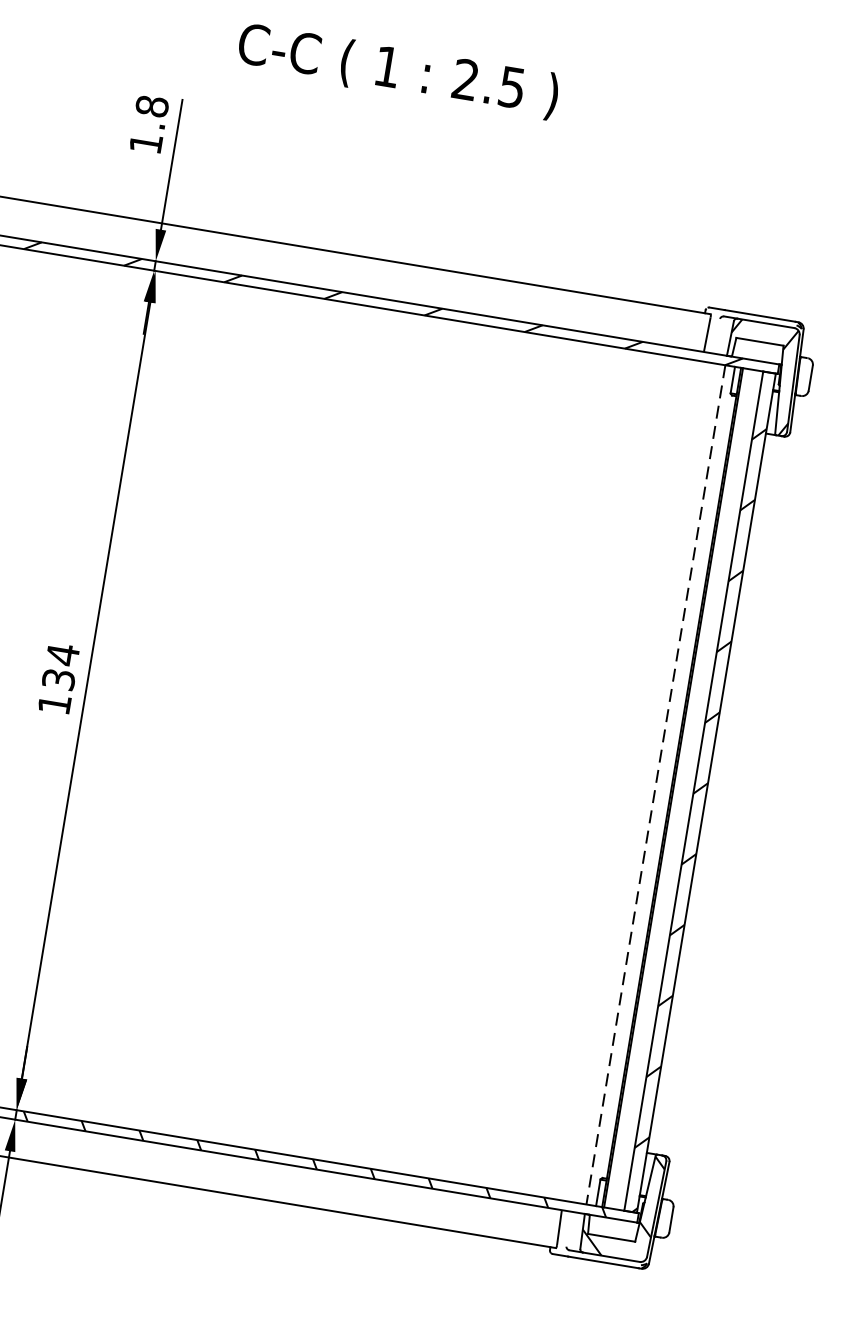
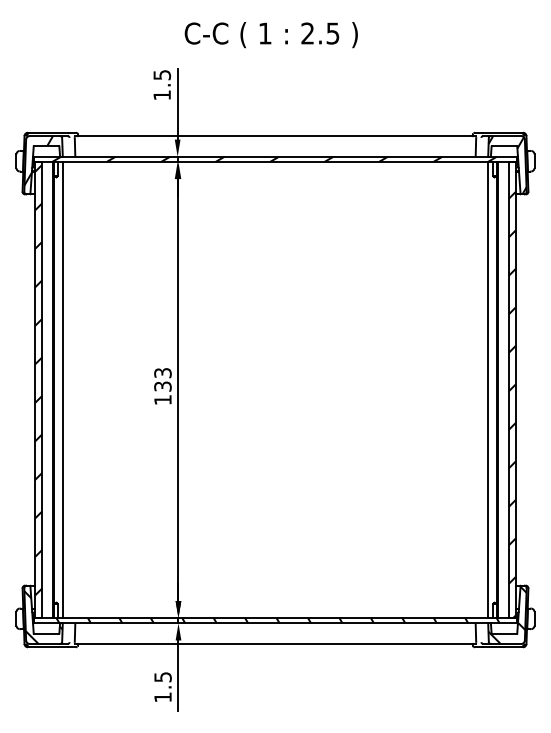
text: (396, 71) -> (270, 35), moved
text: (151, 105) -> (161, 74), 1.8 -> 1.5
text: (62, 653) -> (162, 372), 134 -> 133
line: (656, 785) -> (488, 390), dashed -> solid

